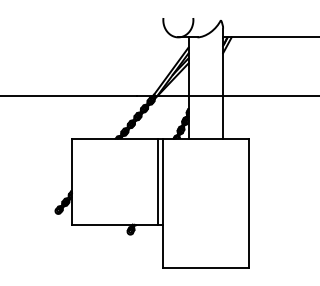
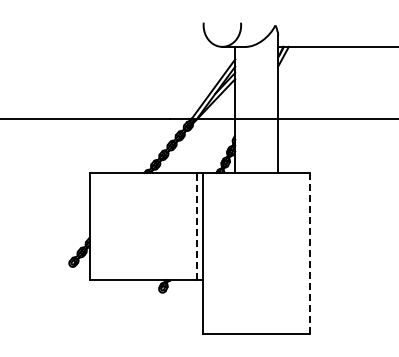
line: (158, 181) -> (197, 226), solid -> dashed
line: (249, 203) -> (310, 253), solid -> dashed

